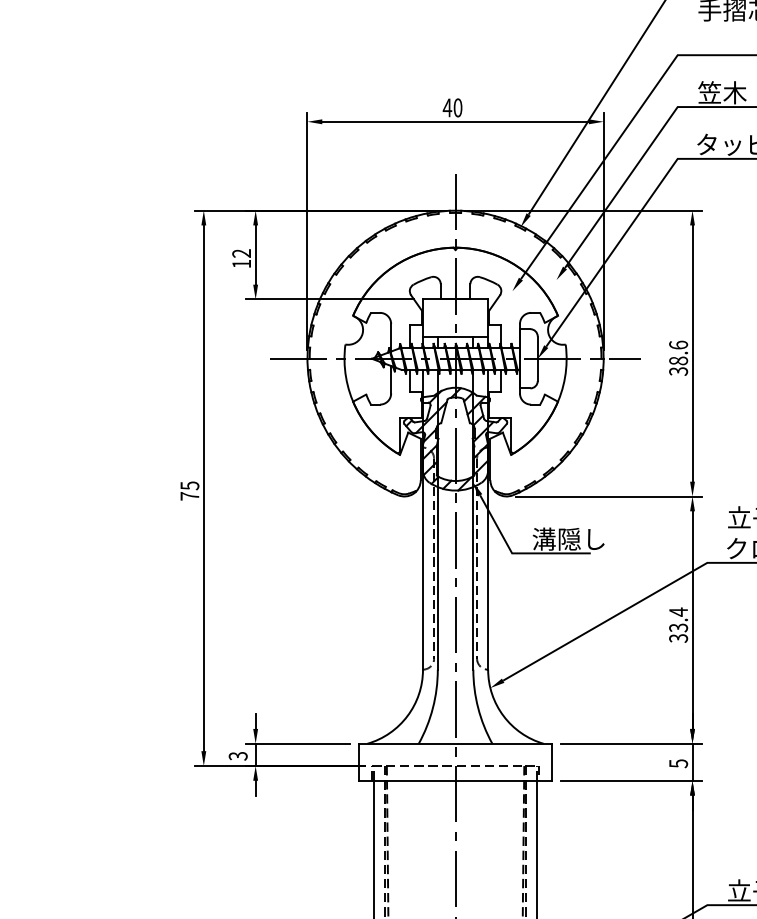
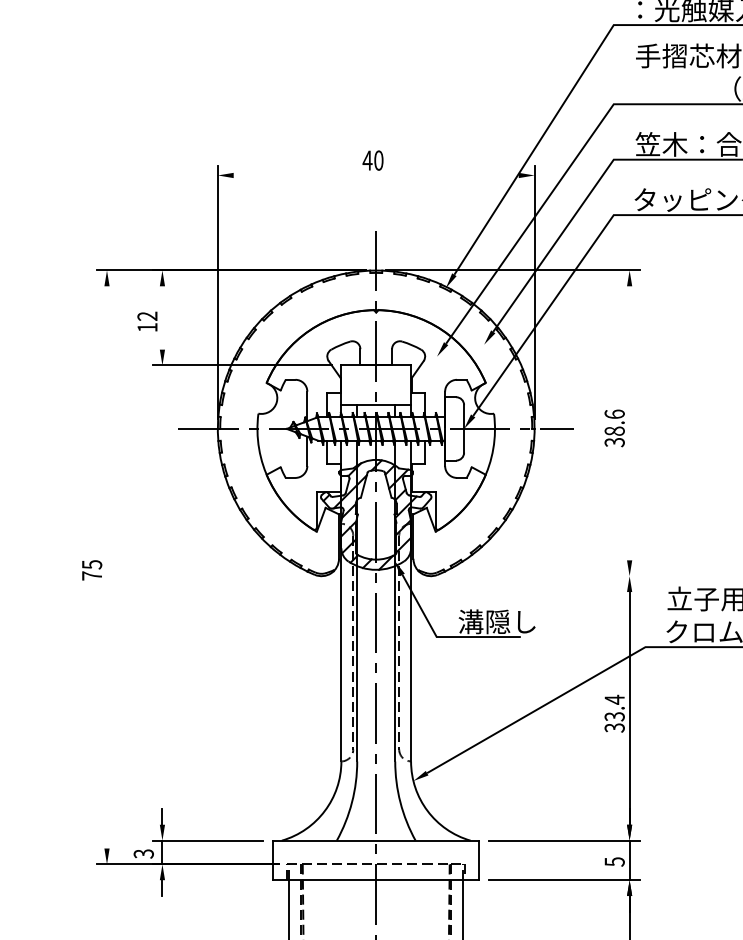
line: (455, 121) -> (376, 175), removed
line: (255, 254) -> (162, 317), removed
line: (692, 353) -> (629, 423), removed
line: (203, 488) -> (106, 567), removed
line: (608, 496) -> (539, 576), removed

